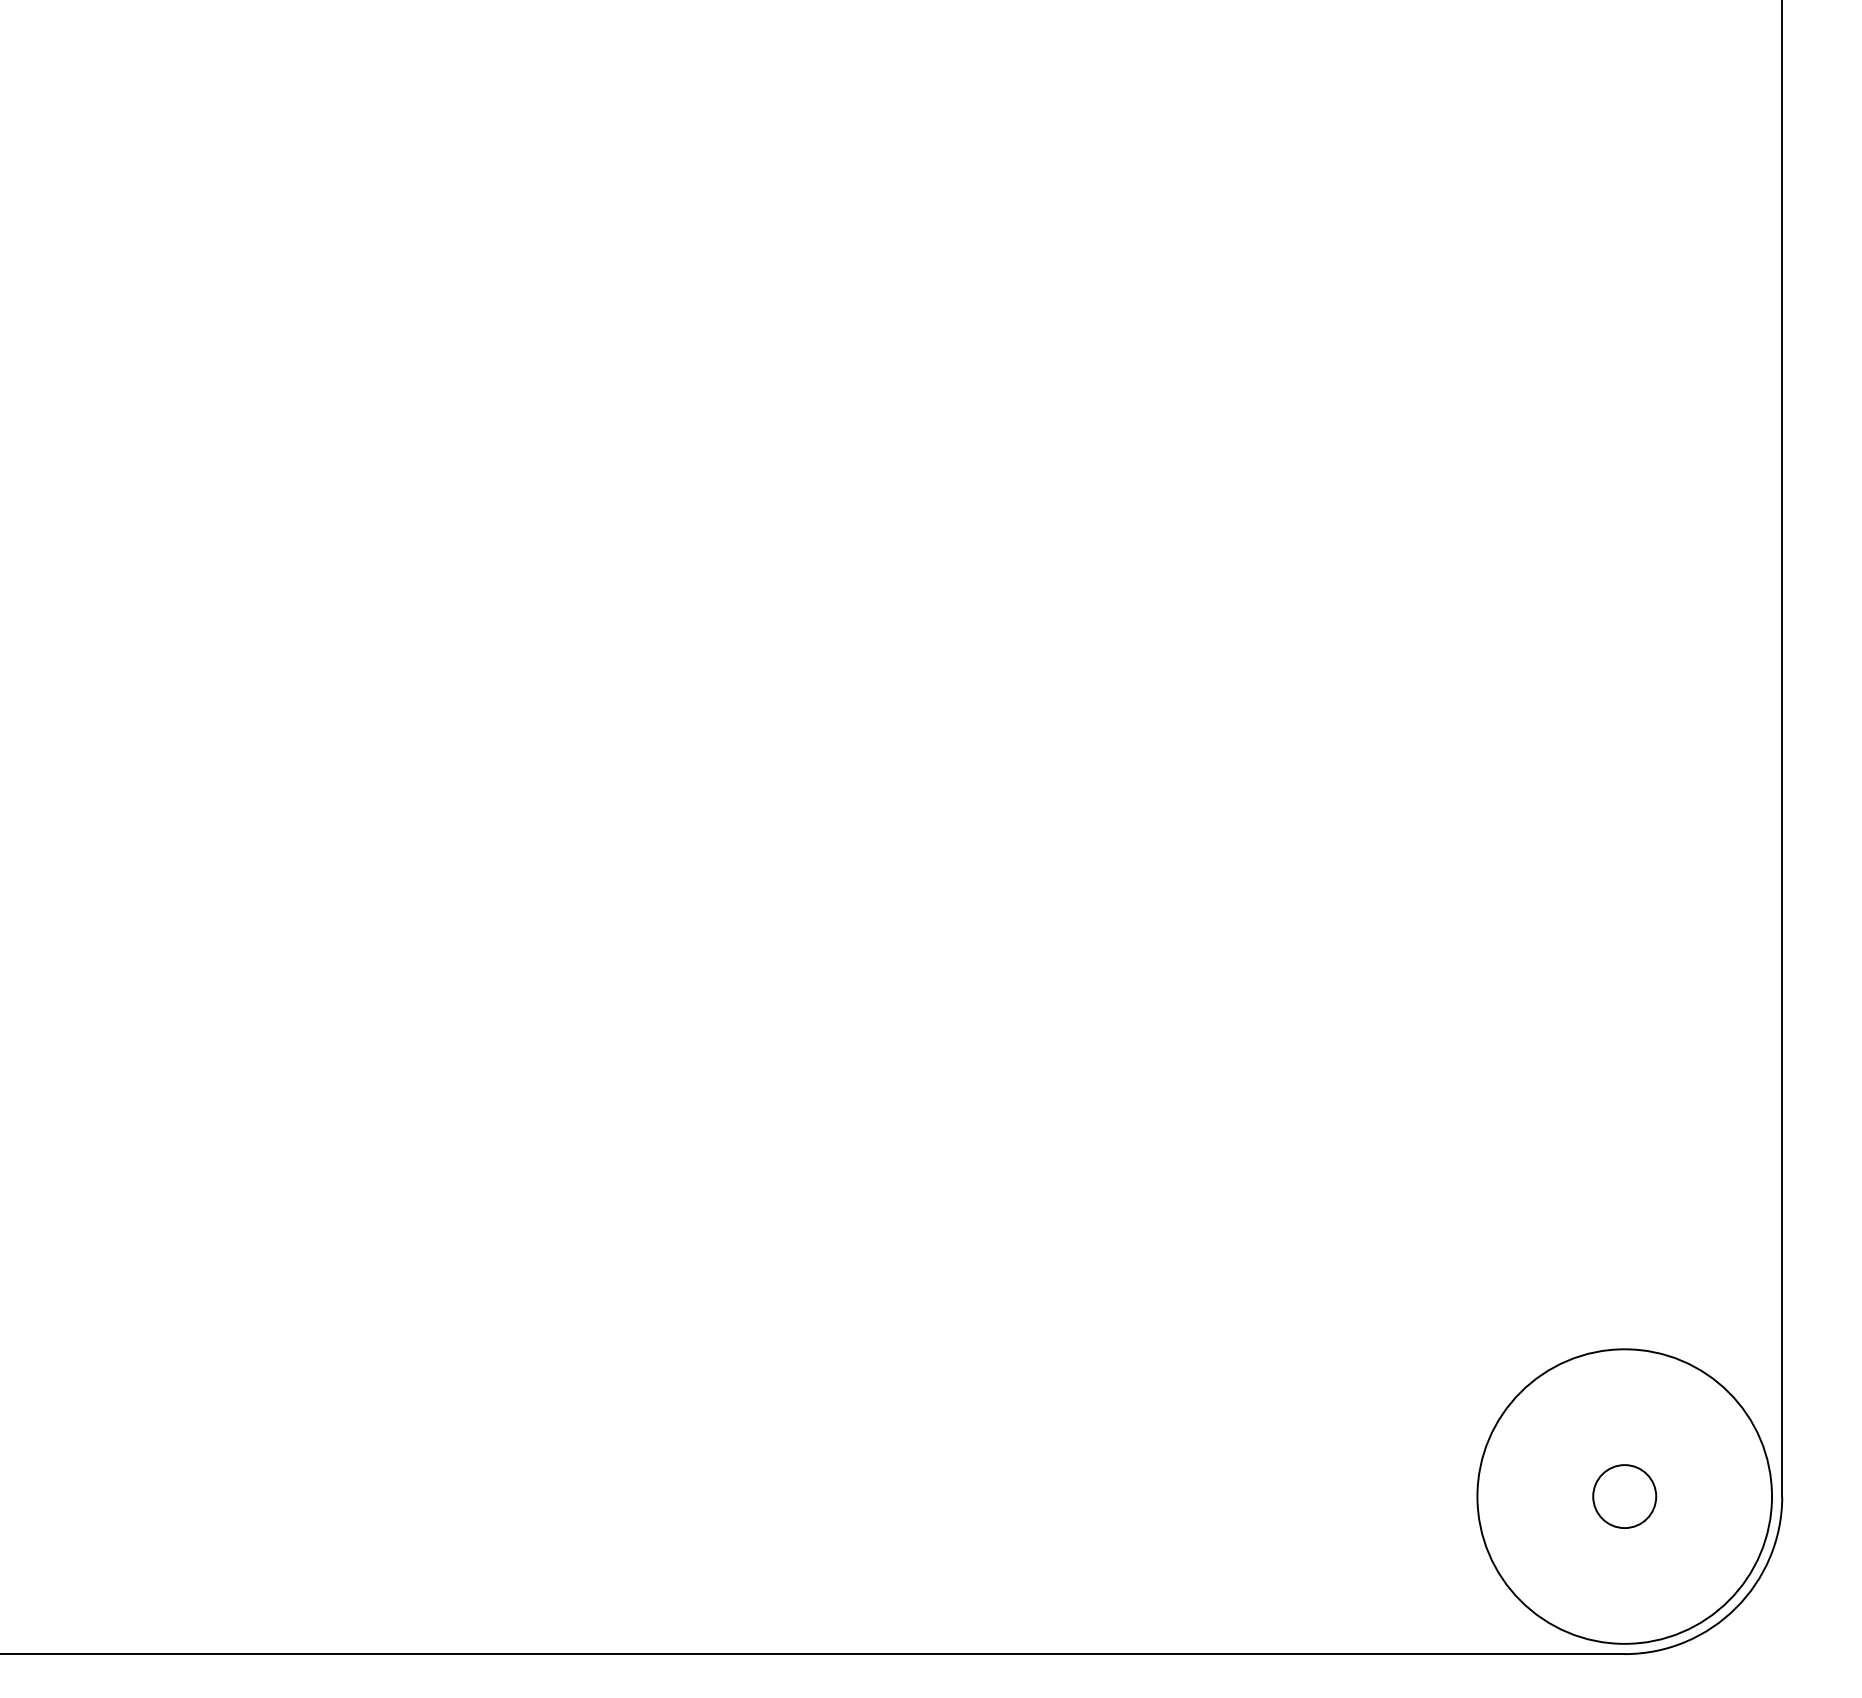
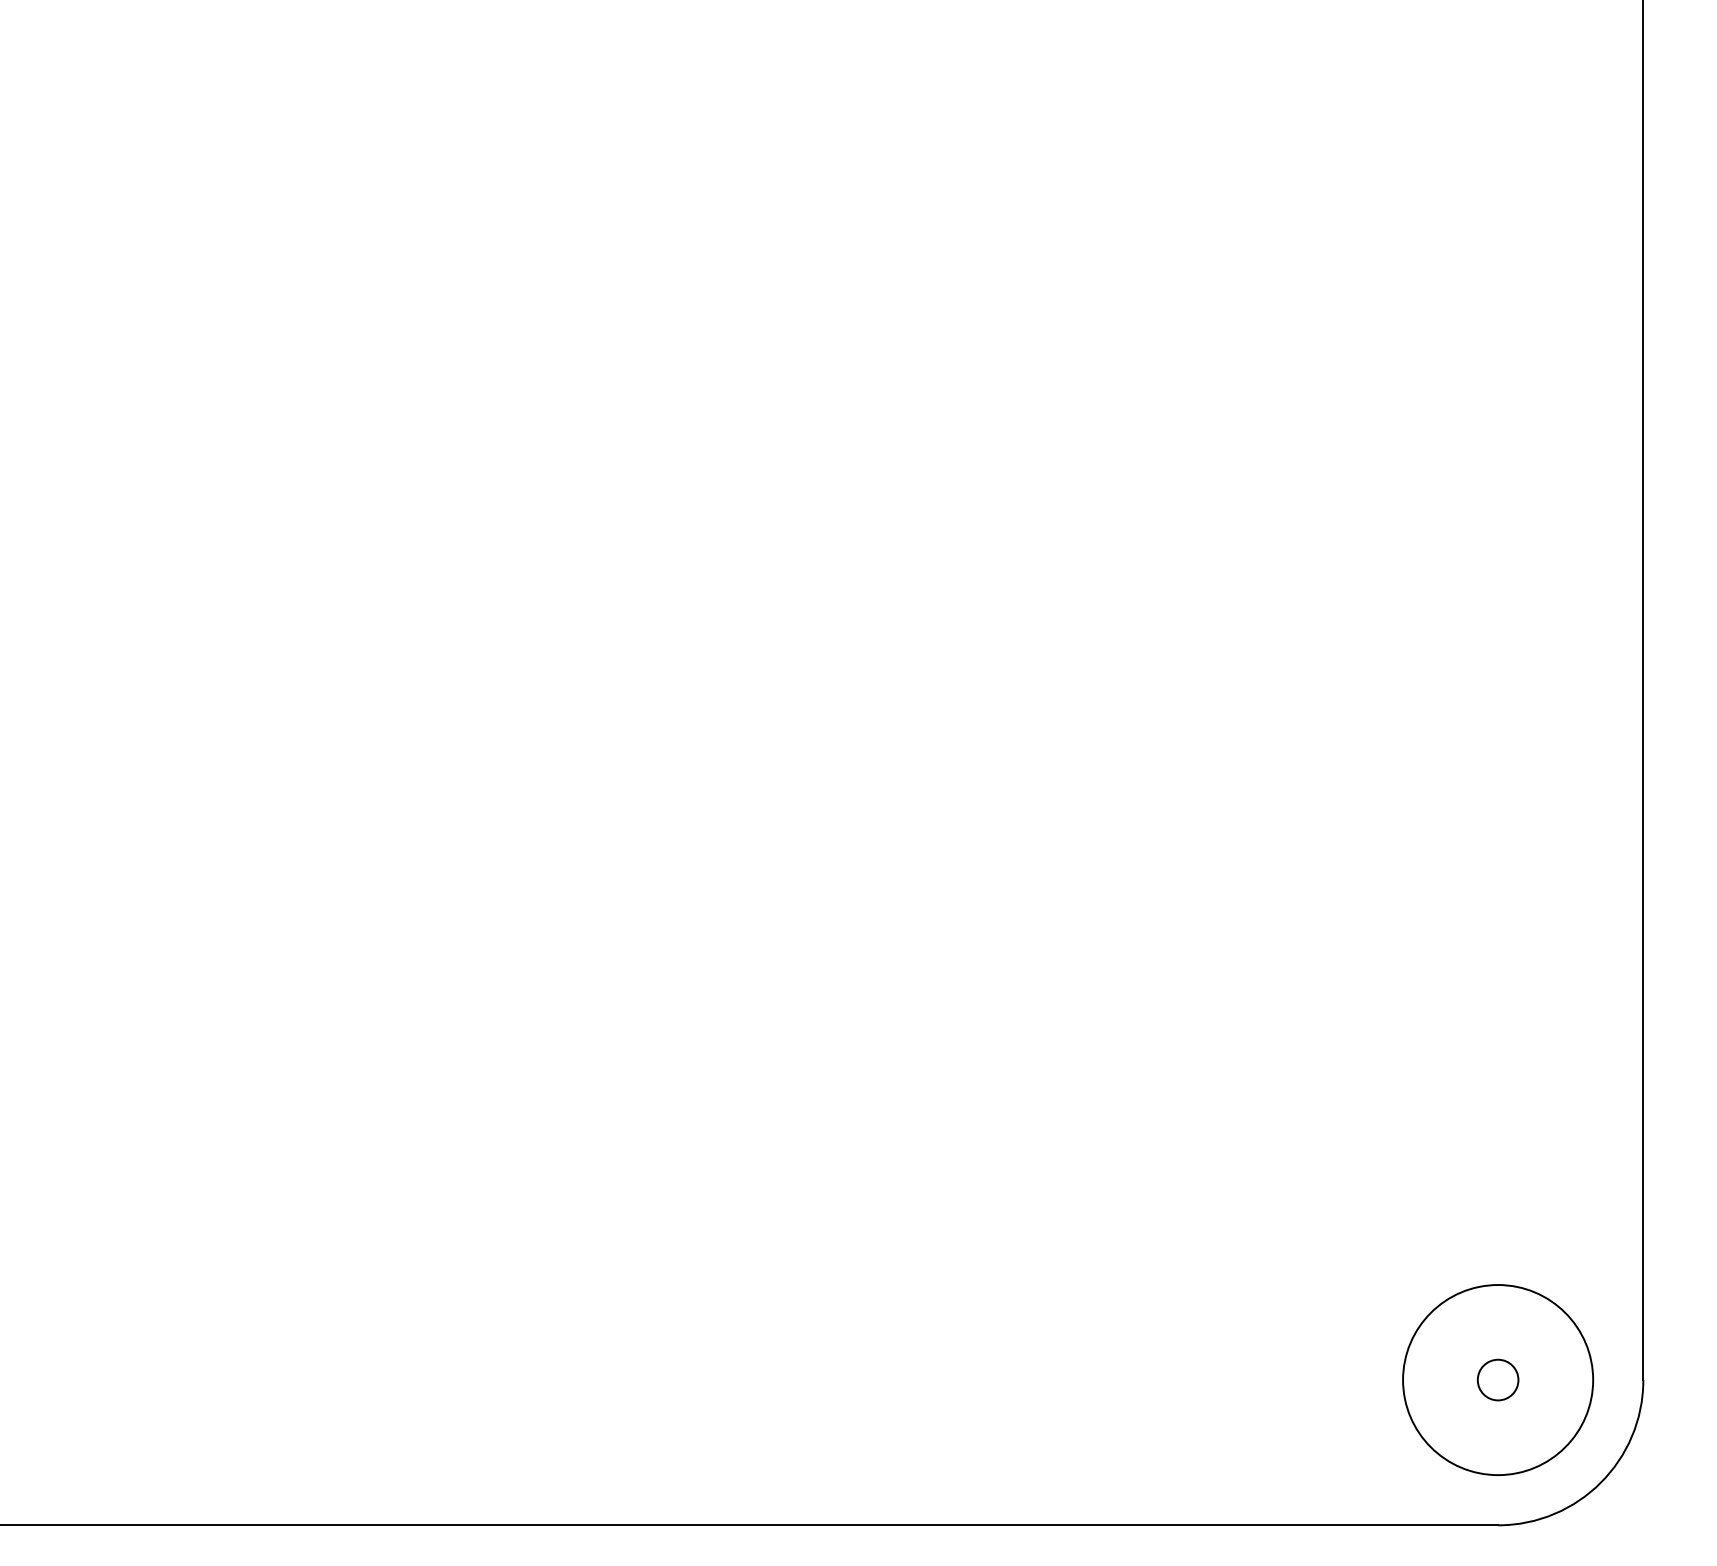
circle: (1624, 1496) -> (1497, 1379), size x0.7
circle: (1624, 1496) -> (1497, 1379), size x0.7

